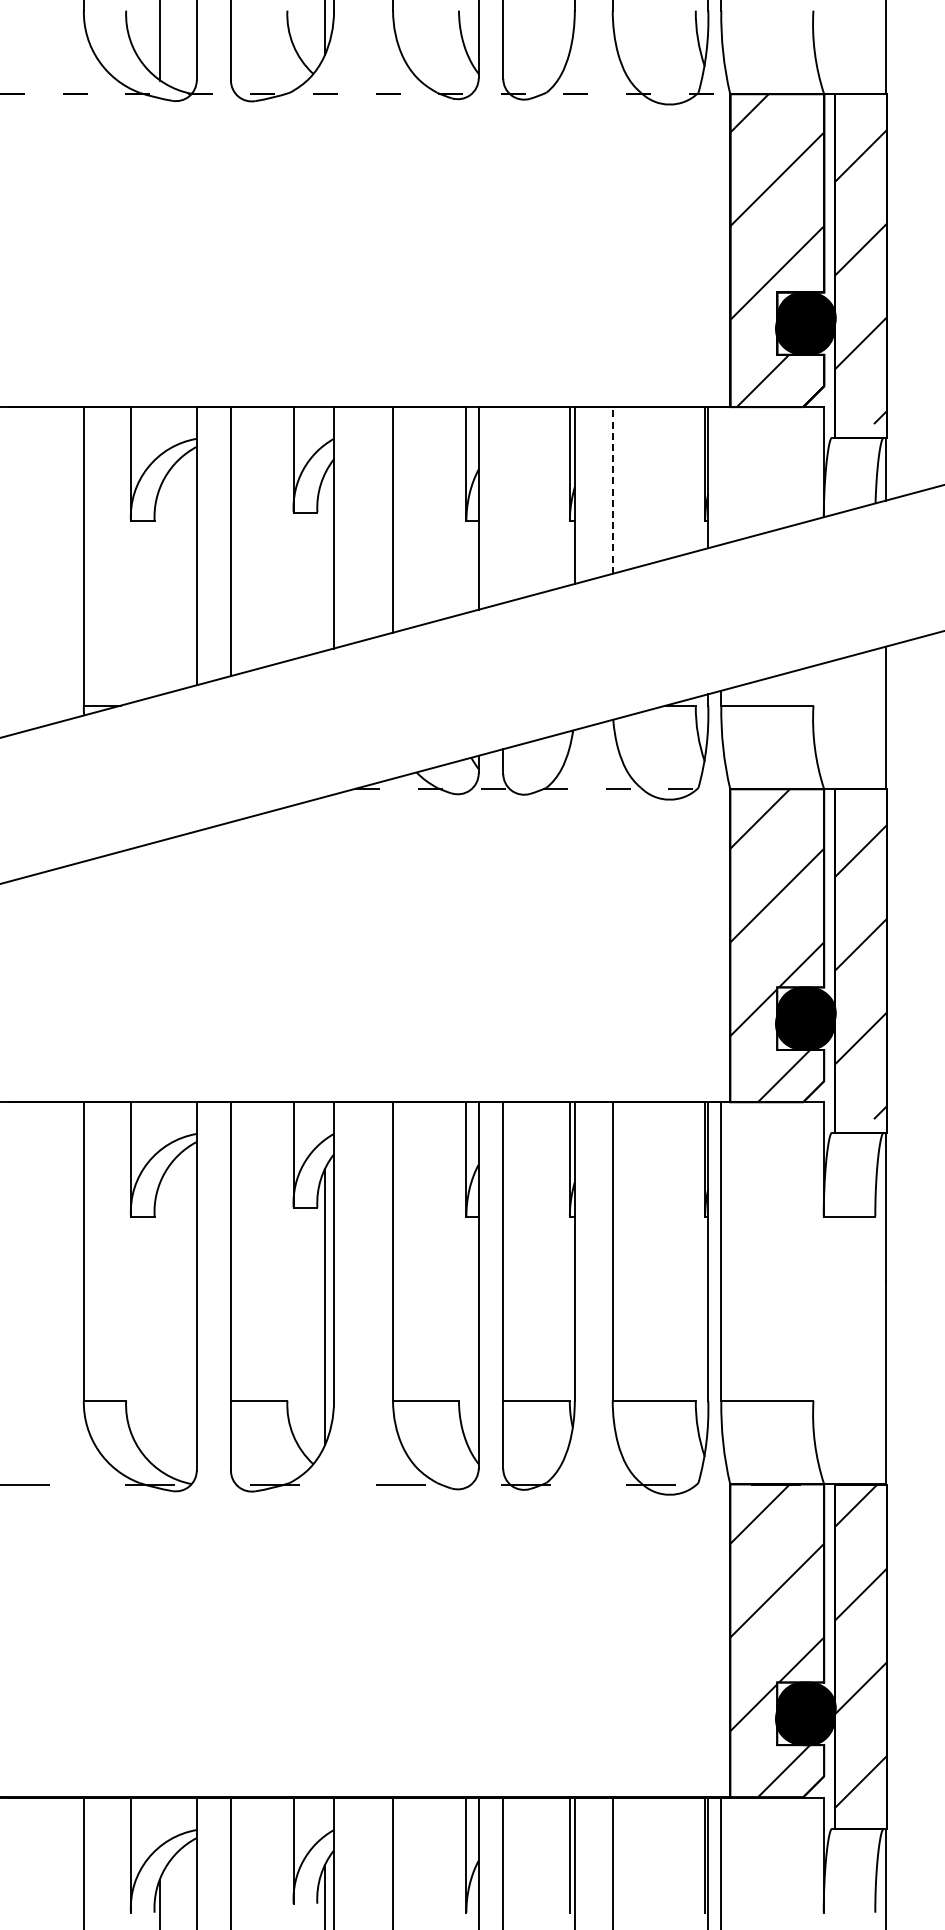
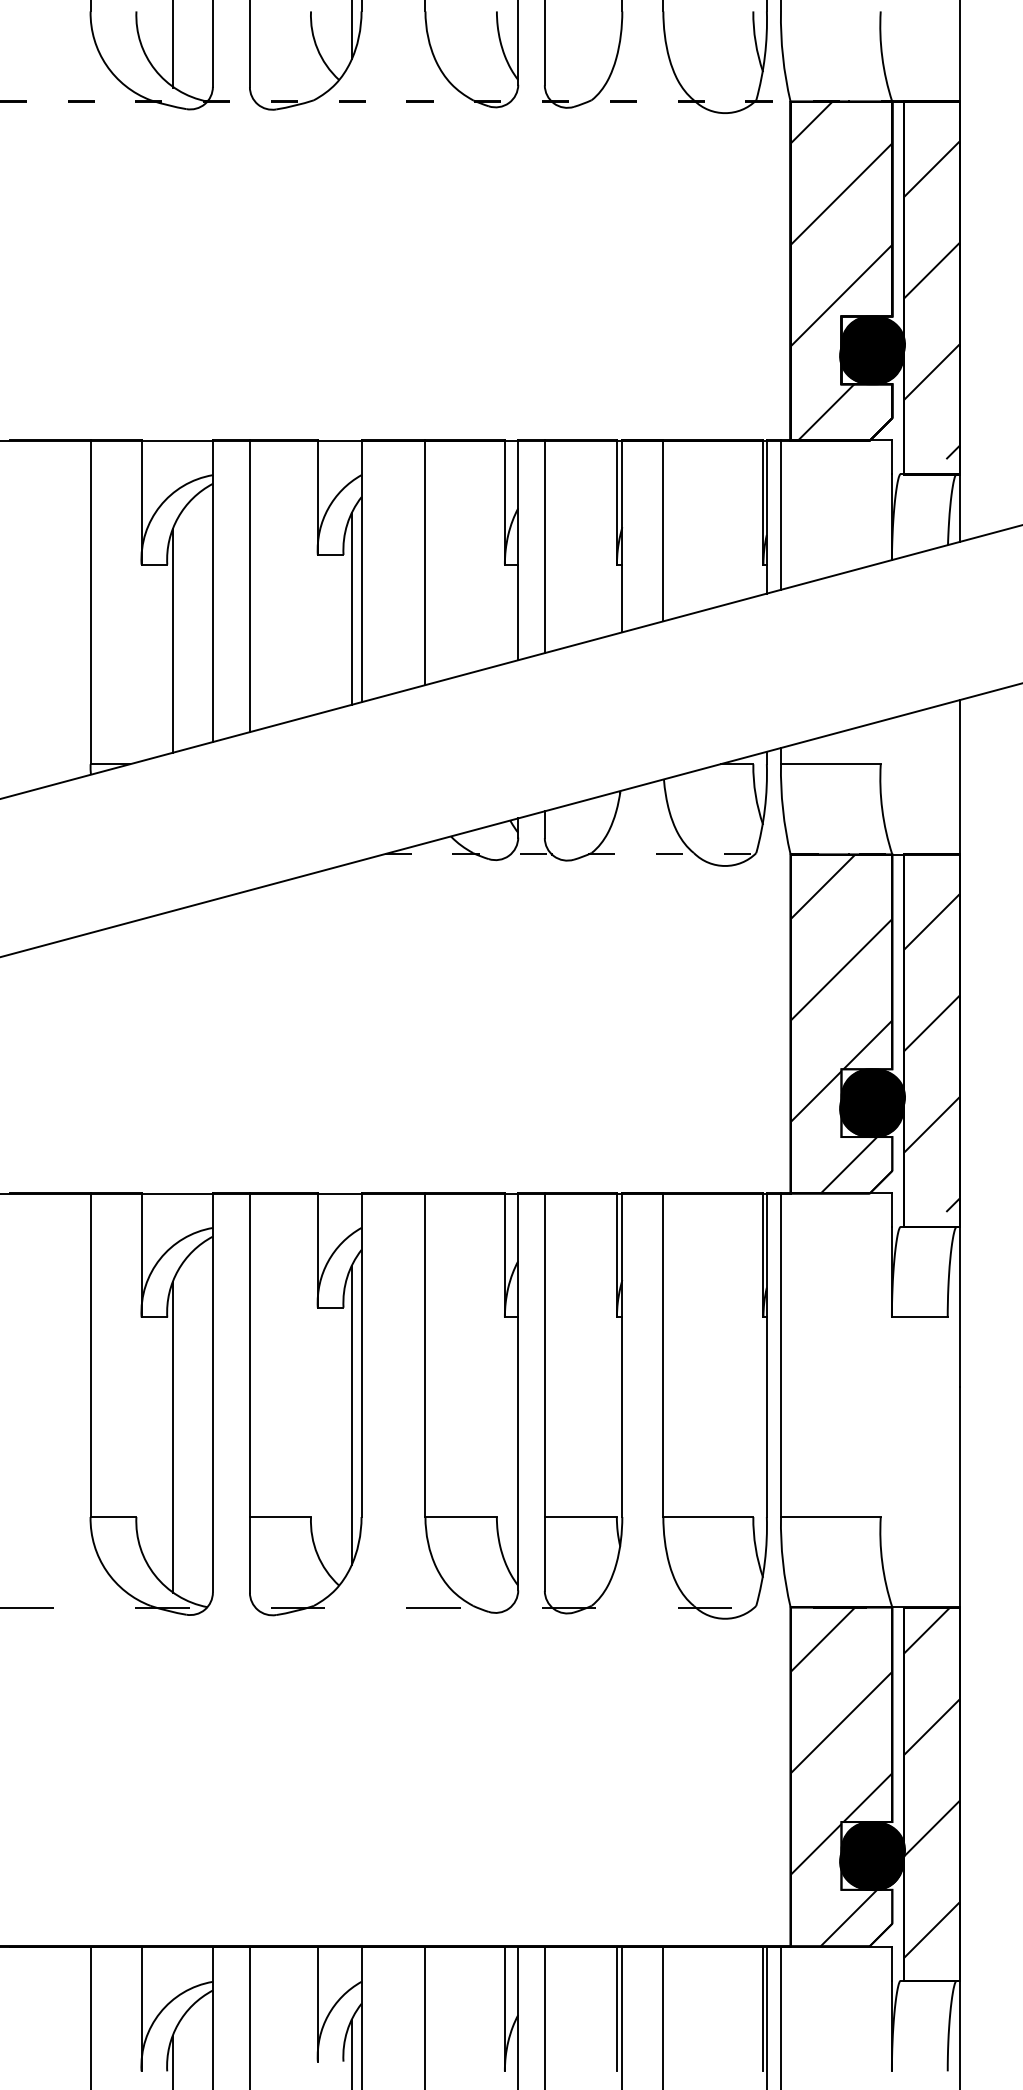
line: (721, 475) -> (781, 514), added
line: (612, 490) -> (663, 531), dashed -> solid
line: (503, 504) -> (545, 546), added
line: (325, 561) -> (352, 608), added
line: (159, 591) -> (172, 640), added
line: (159, 1327) -> (172, 1437), added

